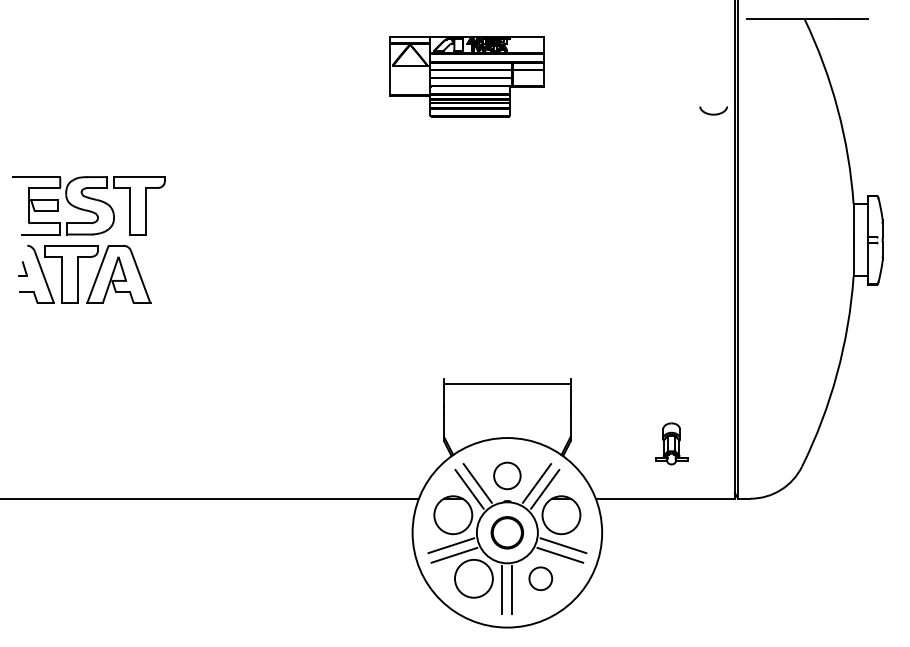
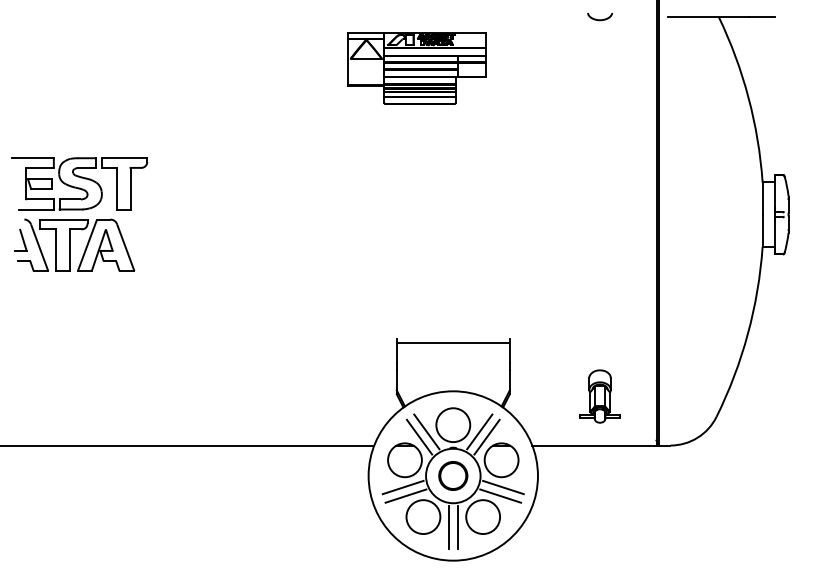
curve: (713, 113) -> (599, 19), moved
part: (22, 268) -> (20, 239), size x1.67
part: (671, 443) -> (599, 396), size x1.43
circle: (507, 475) -> (453, 424), size x1.43
circle: (540, 578) -> (482, 516), size x1.67

